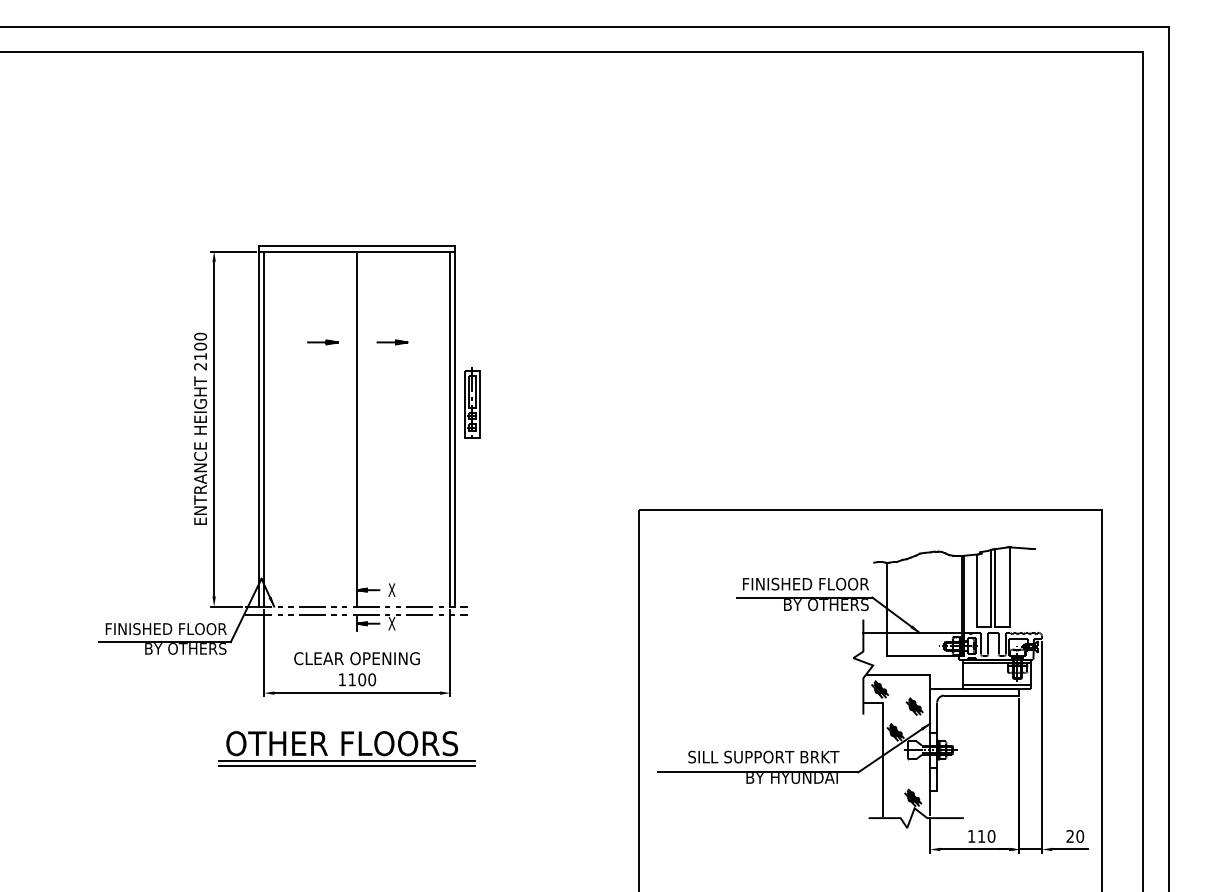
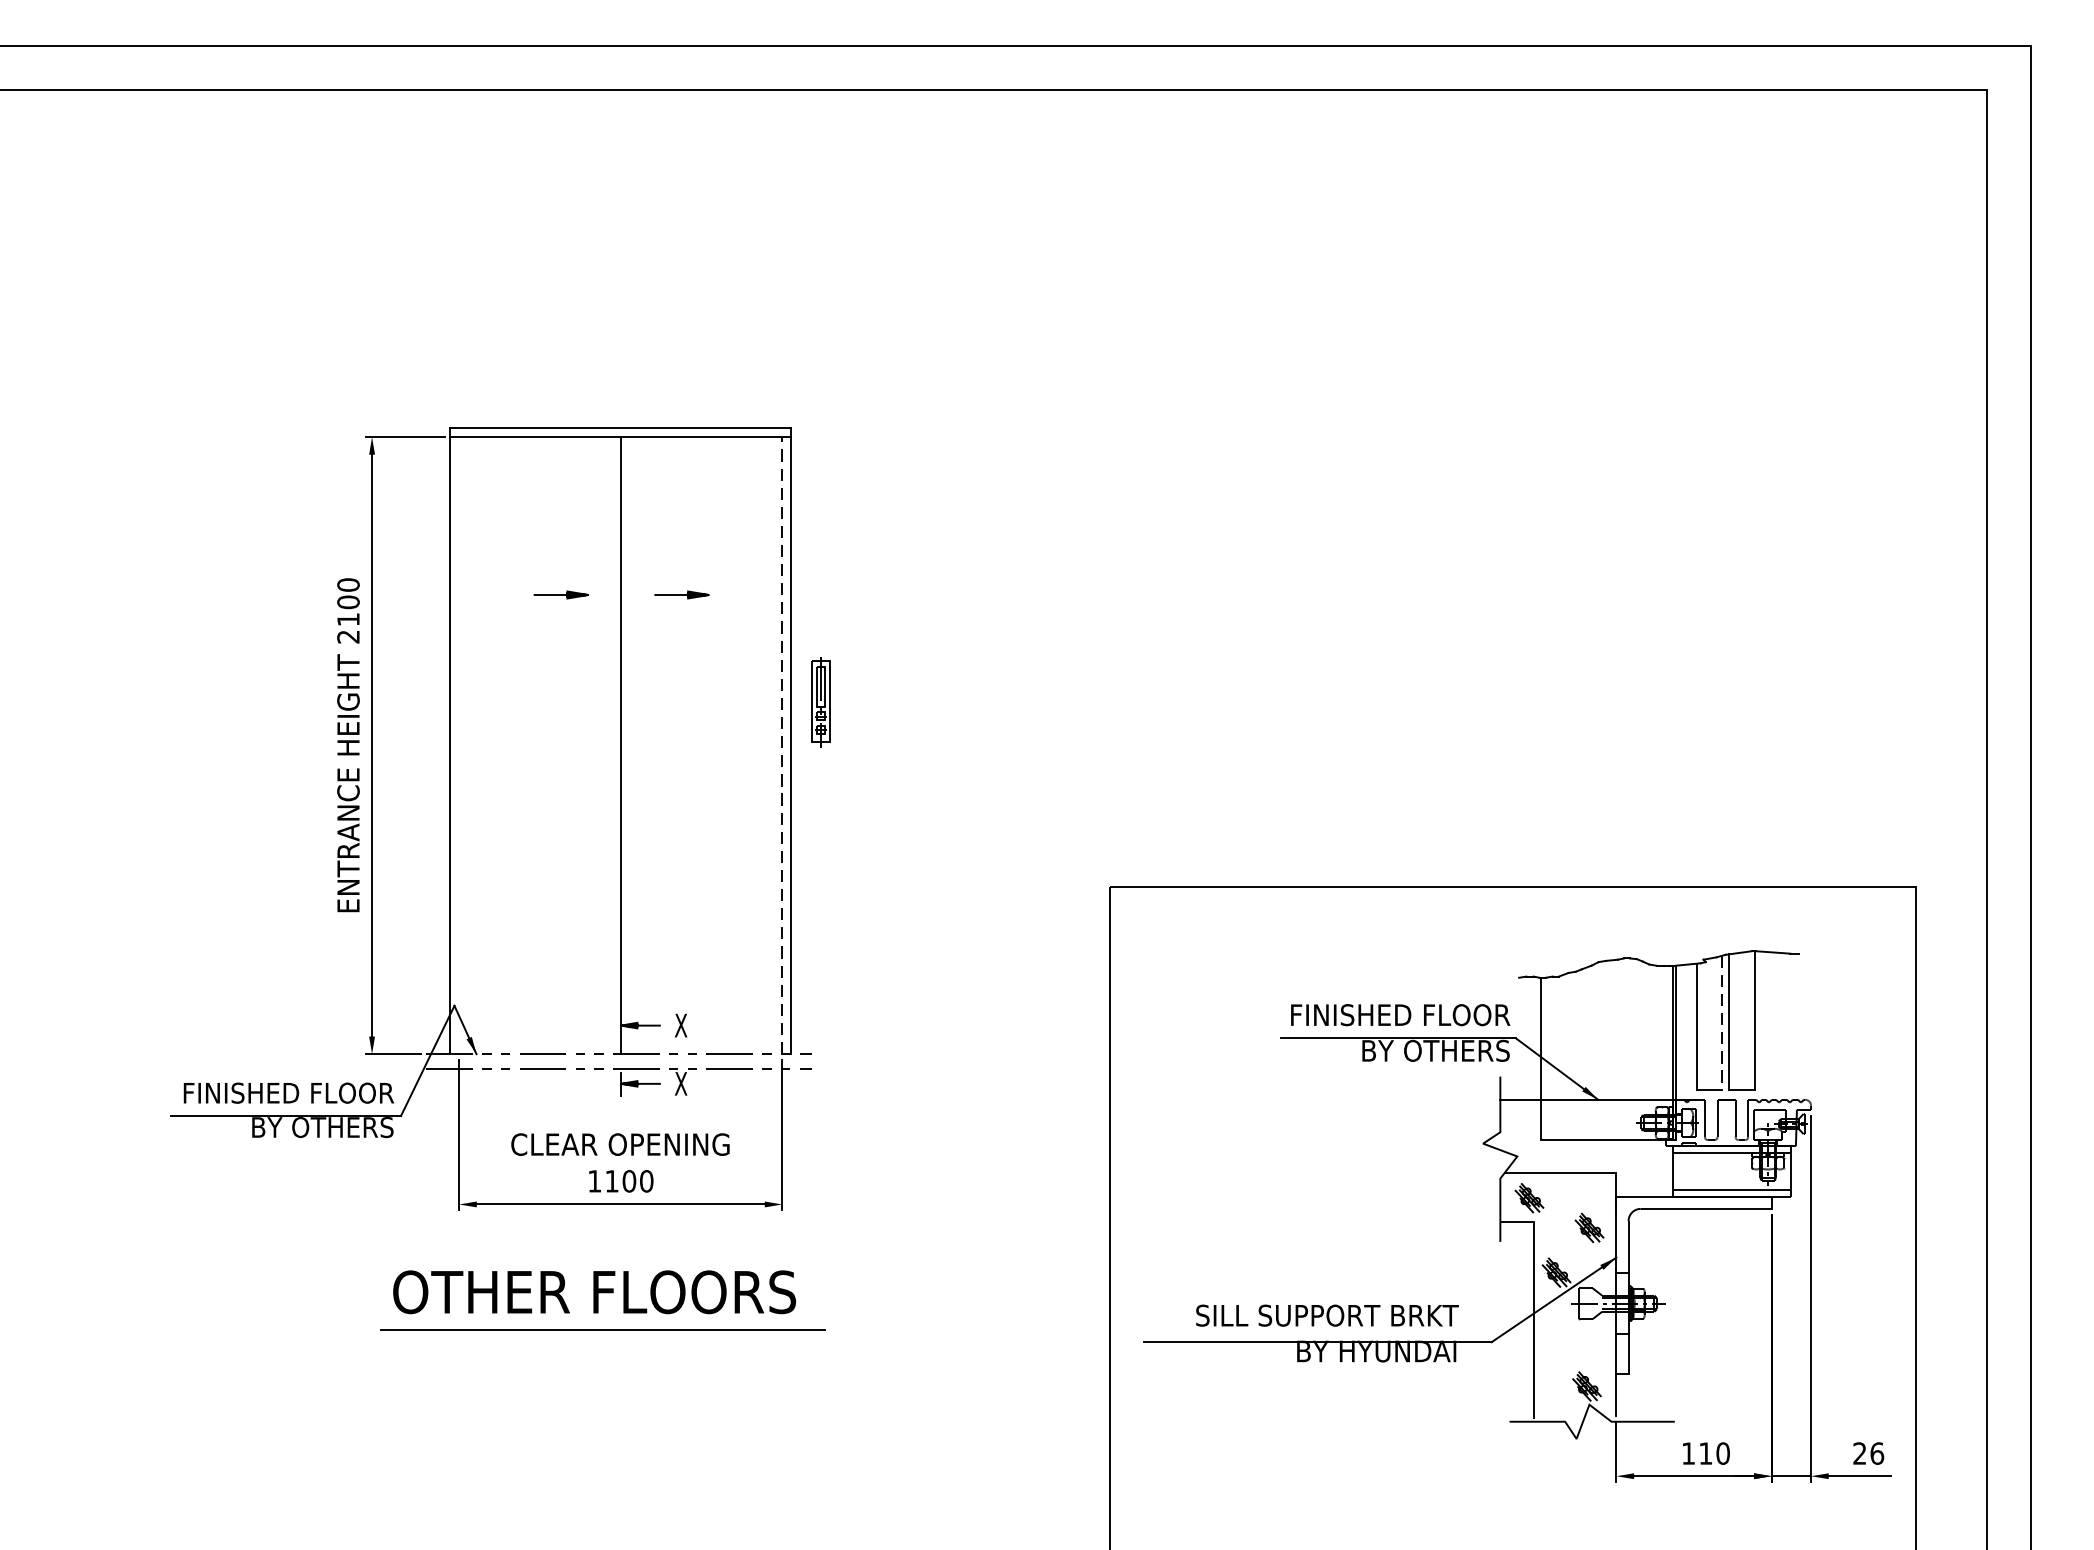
part: (472, 402) -> (821, 699), size x0.7
line: (264, 428) -> (459, 744), removed
line: (450, 429) -> (782, 746), solid -> dashed
line: (990, 588) -> (1721, 1022), solid -> dashed
line: (346, 760) -> (602, 1321), removed
text: (1080, 836) -> (1877, 1453), 20 -> 26

